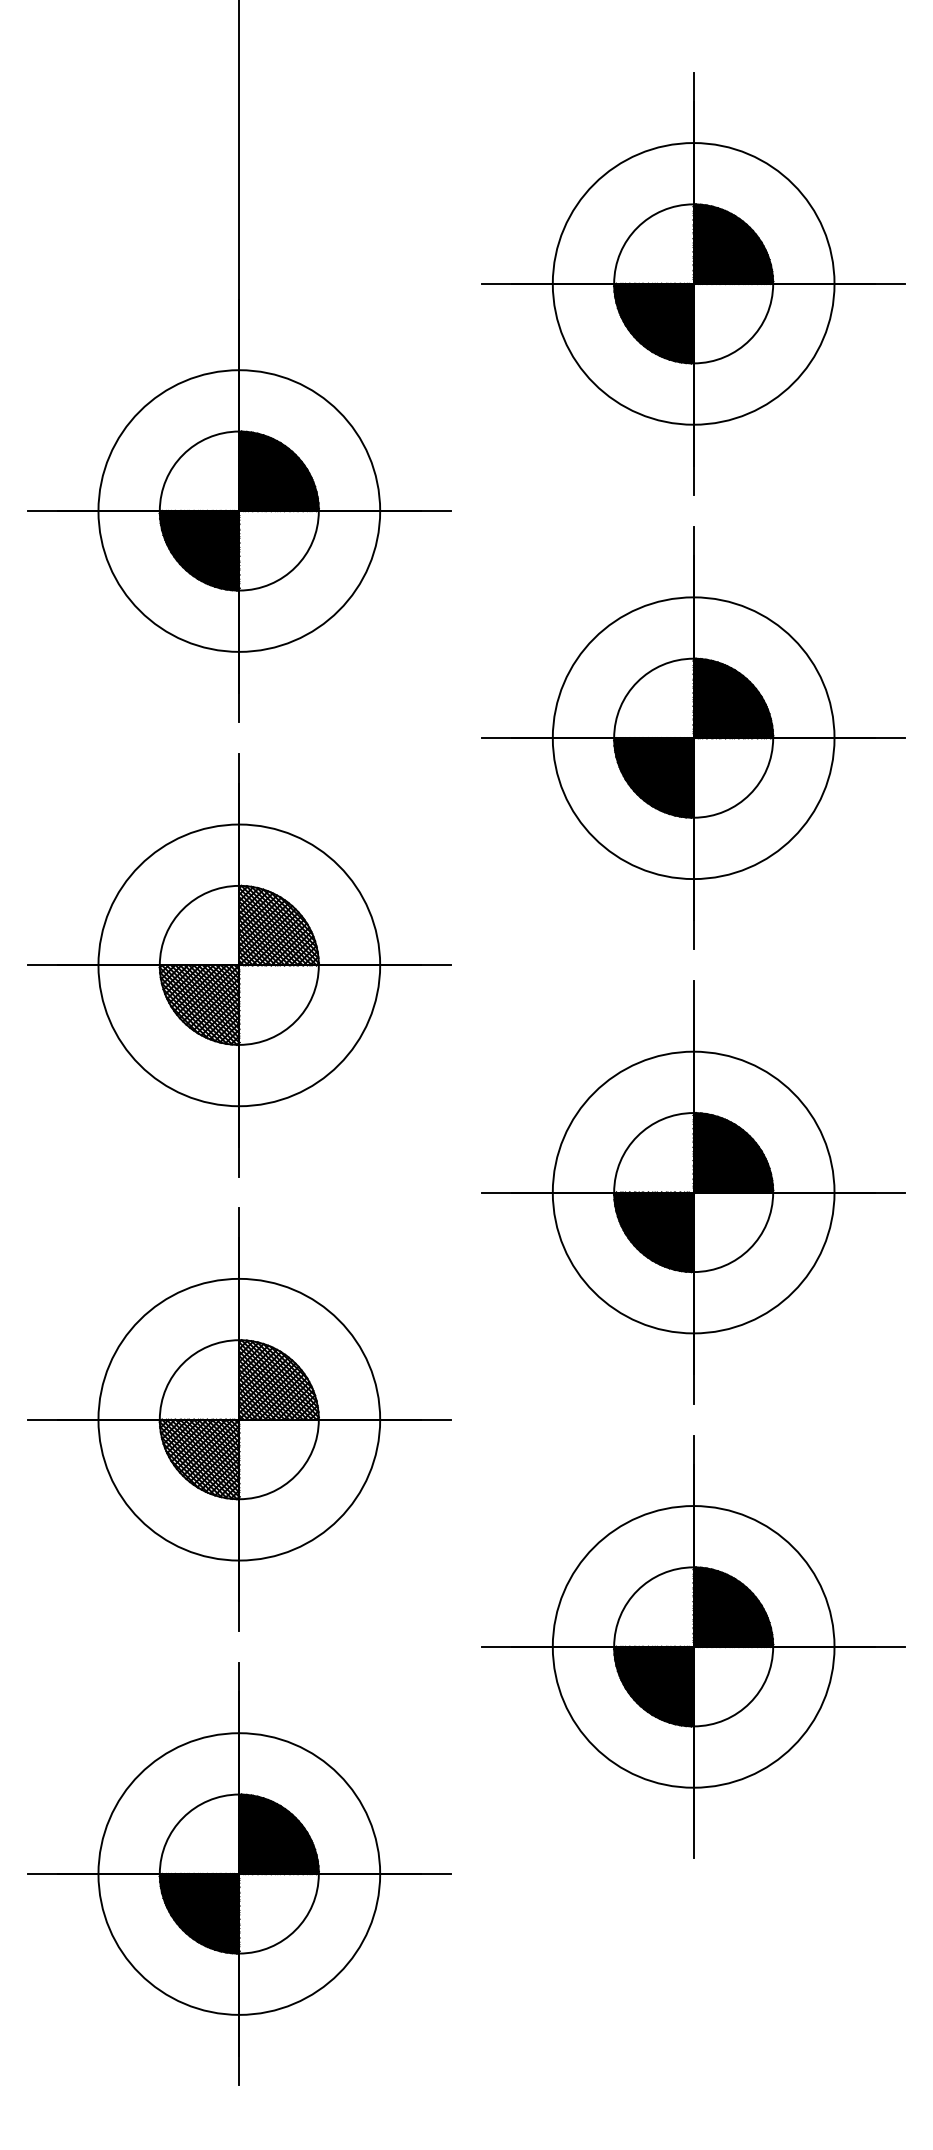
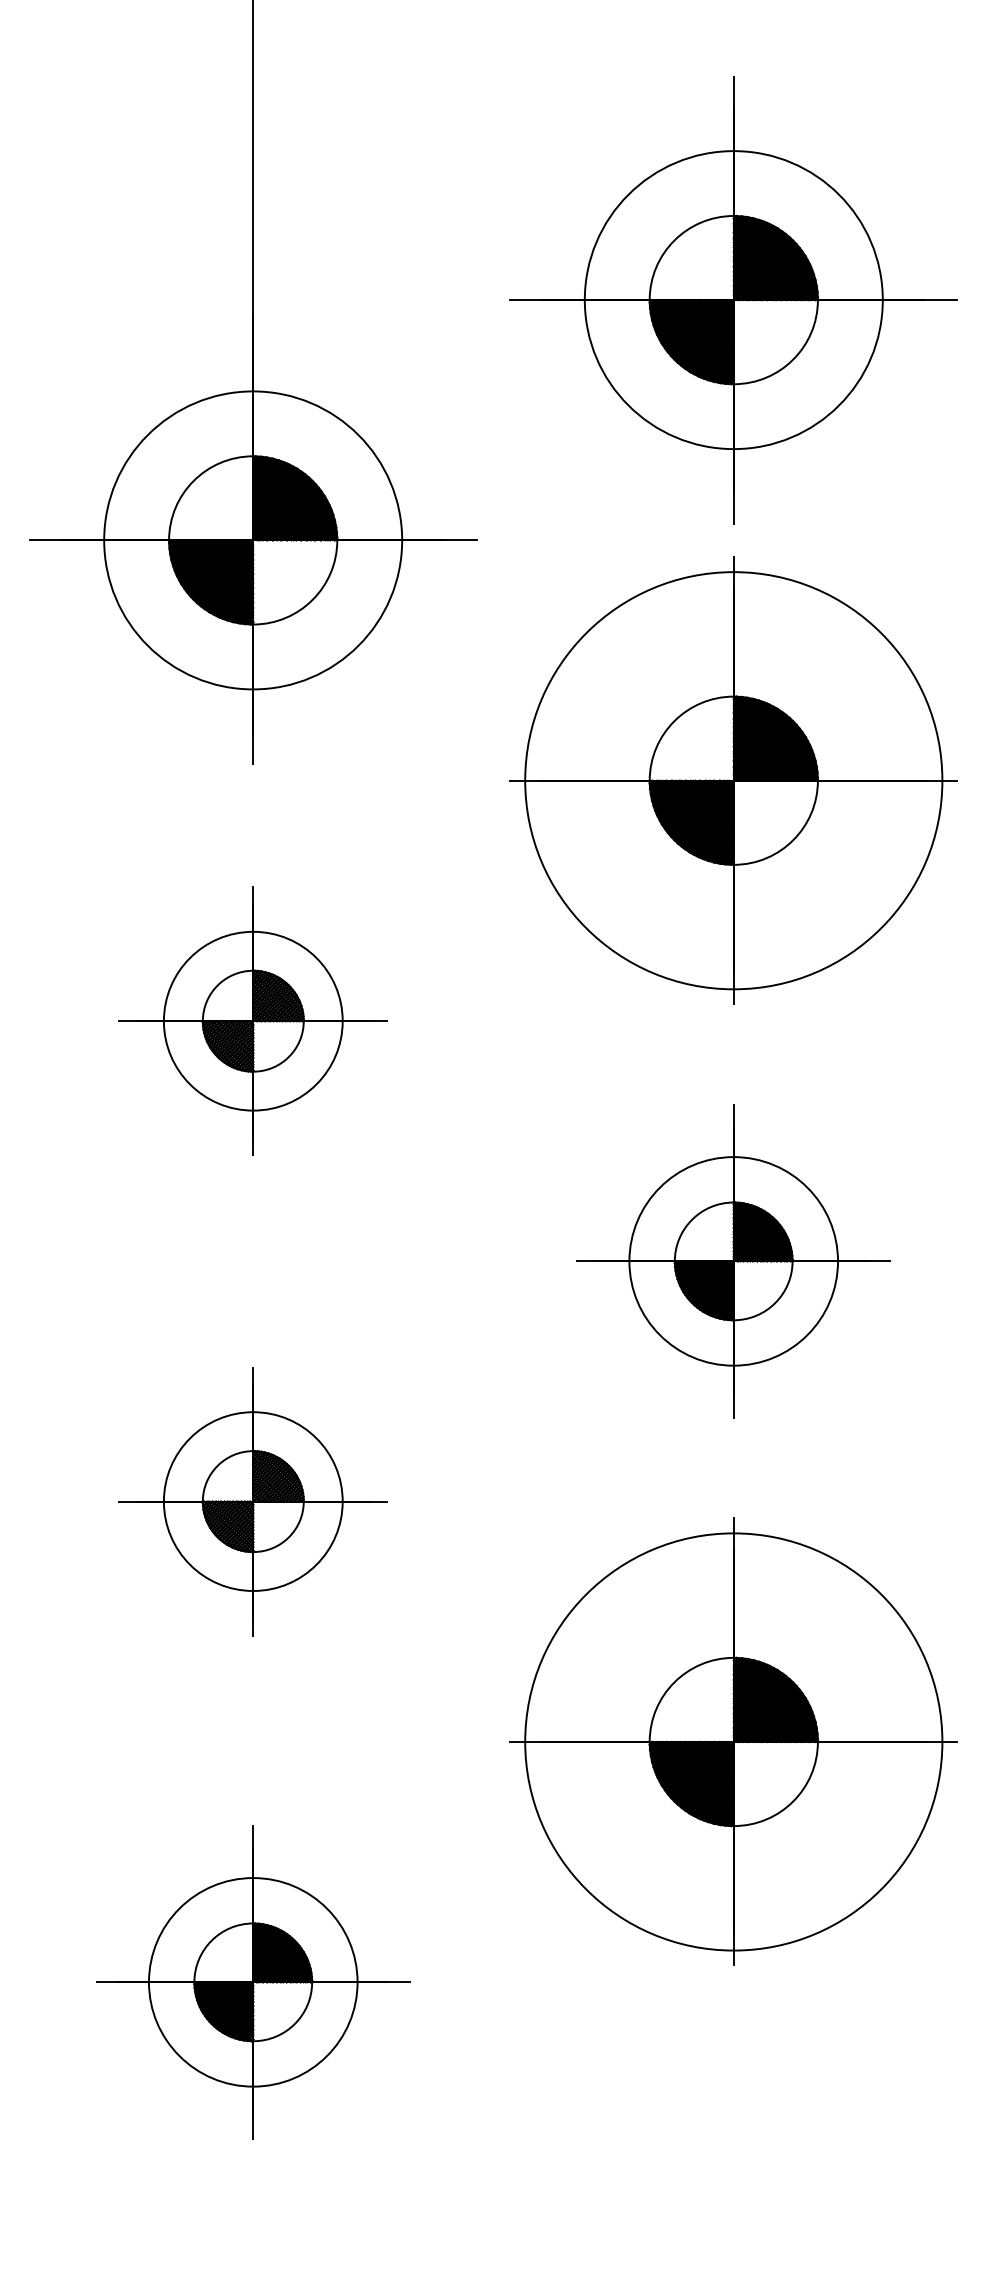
circle: (693, 738) -> (733, 780), size x1.4
part: (239, 965) -> (253, 1021), size x0.6
part: (693, 1192) -> (733, 1261), size x0.7
part: (239, 1419) -> (253, 1501), size x0.6
circle: (693, 1646) -> (733, 1741), size x1.4
part: (239, 1874) -> (253, 1982), size x0.7

